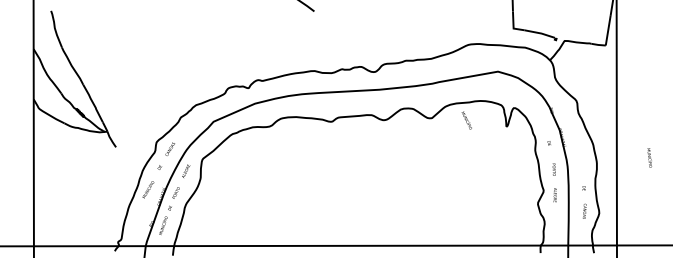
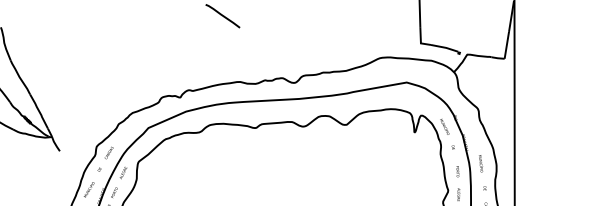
text: (466, 120) -> (444, 126), moved
text: (649, 157) -> (480, 163), moved

